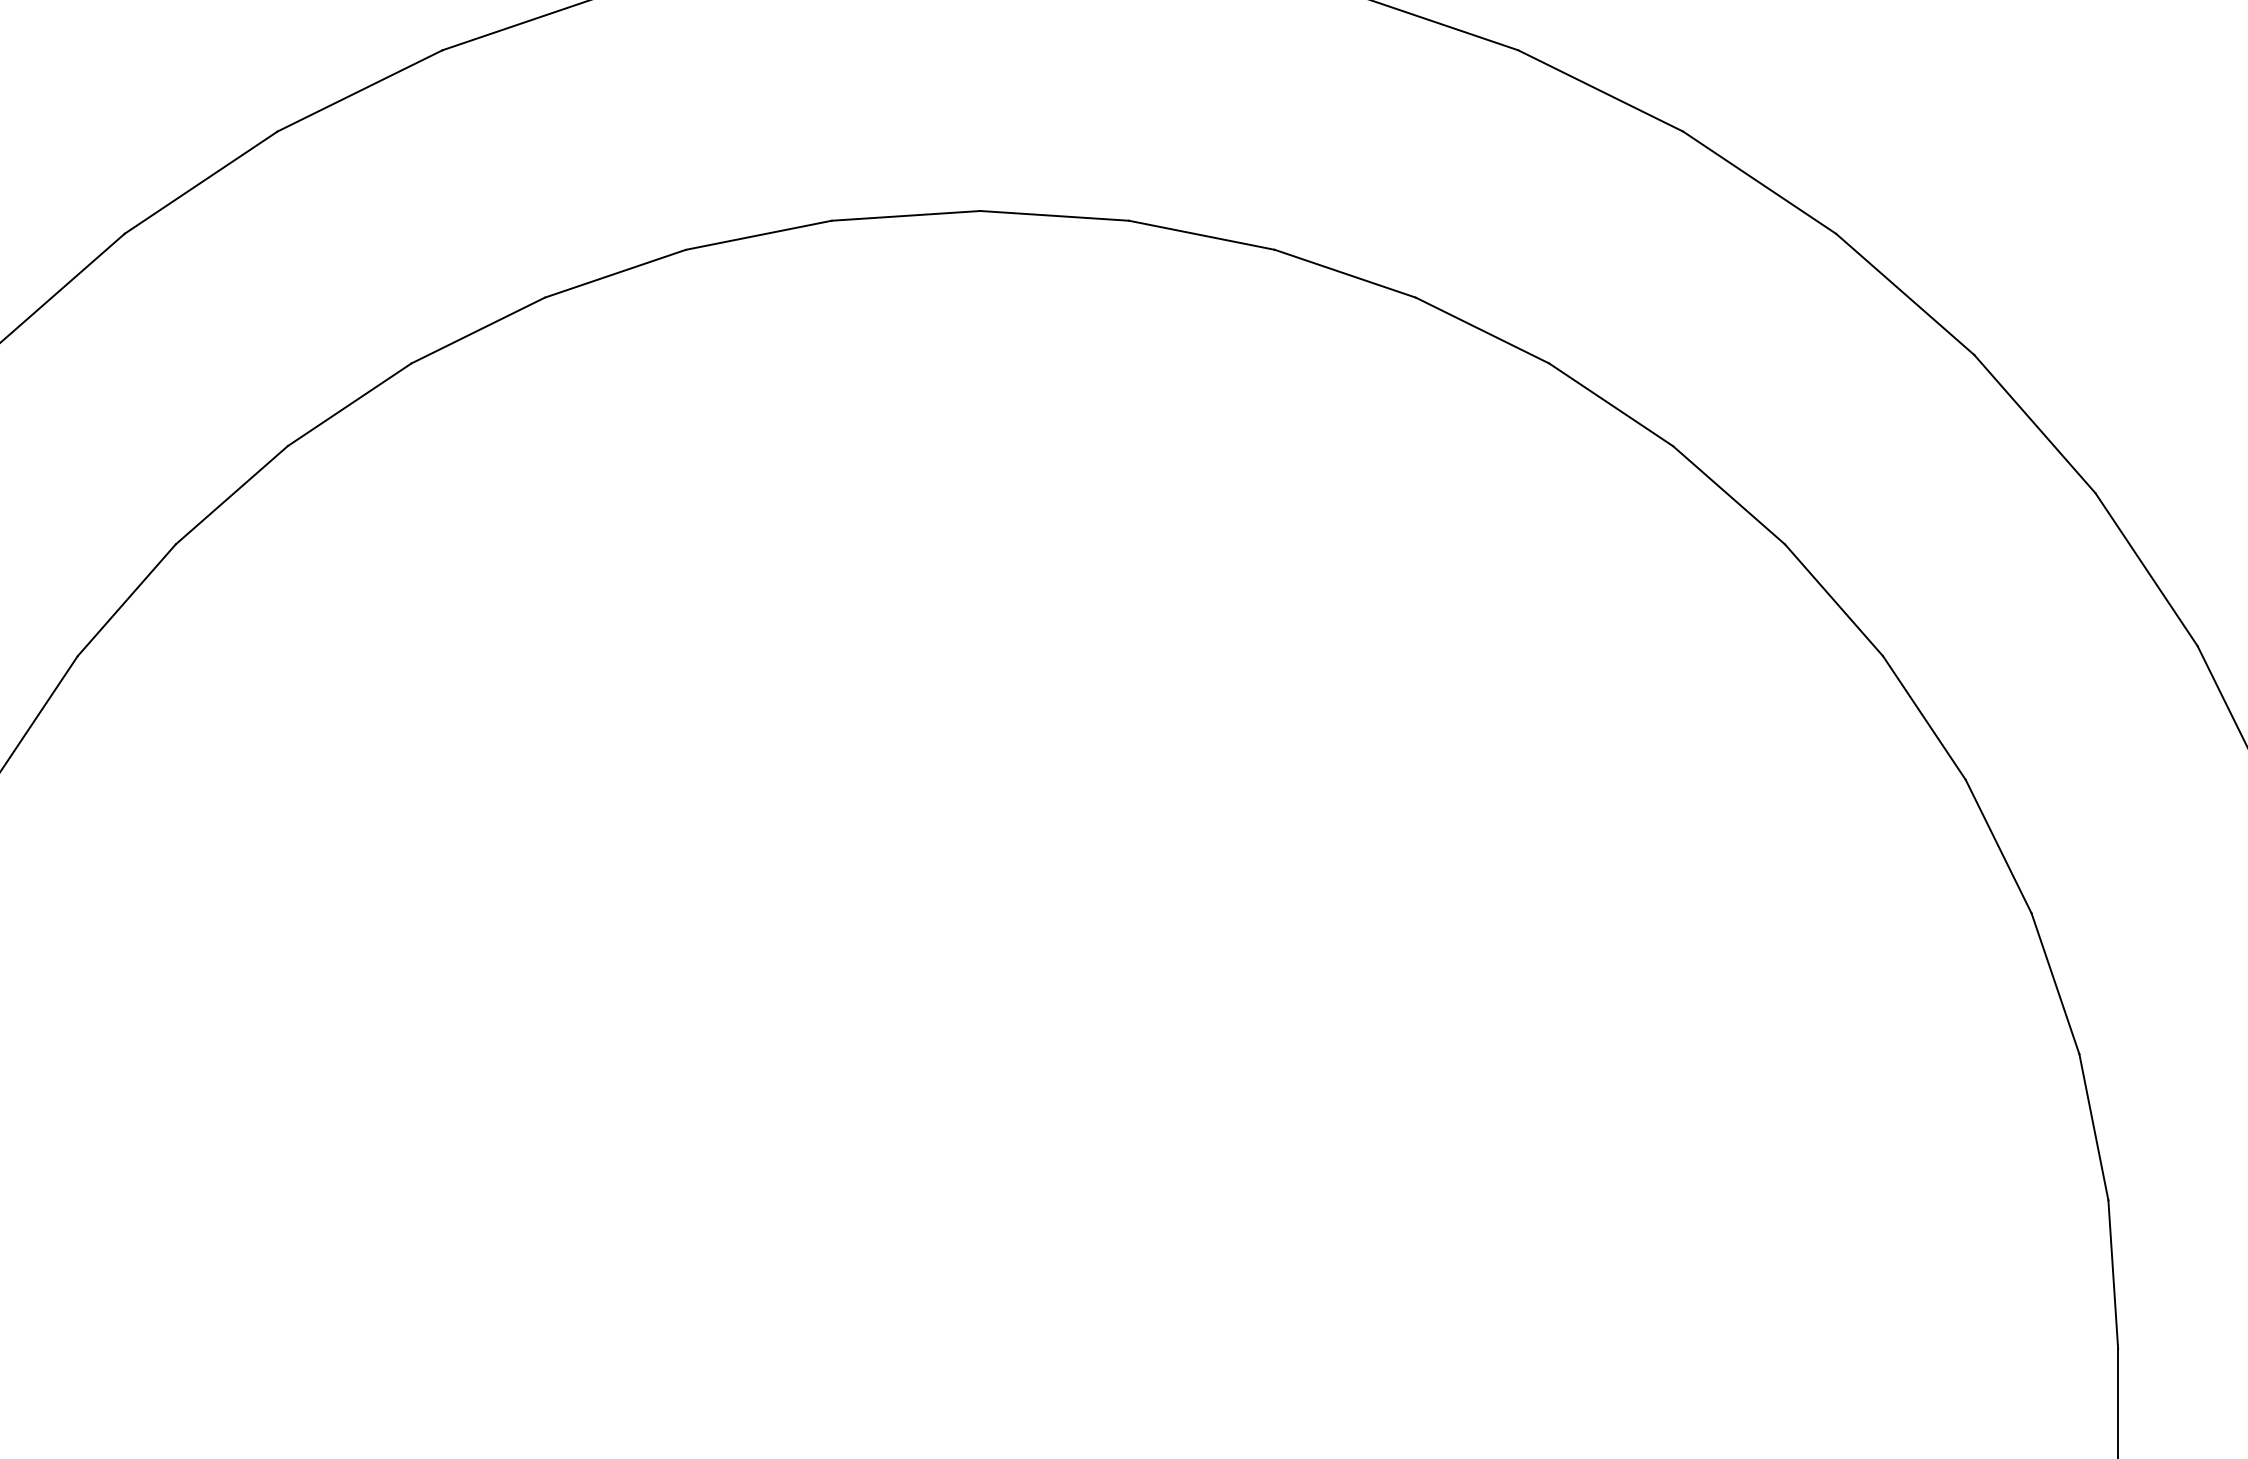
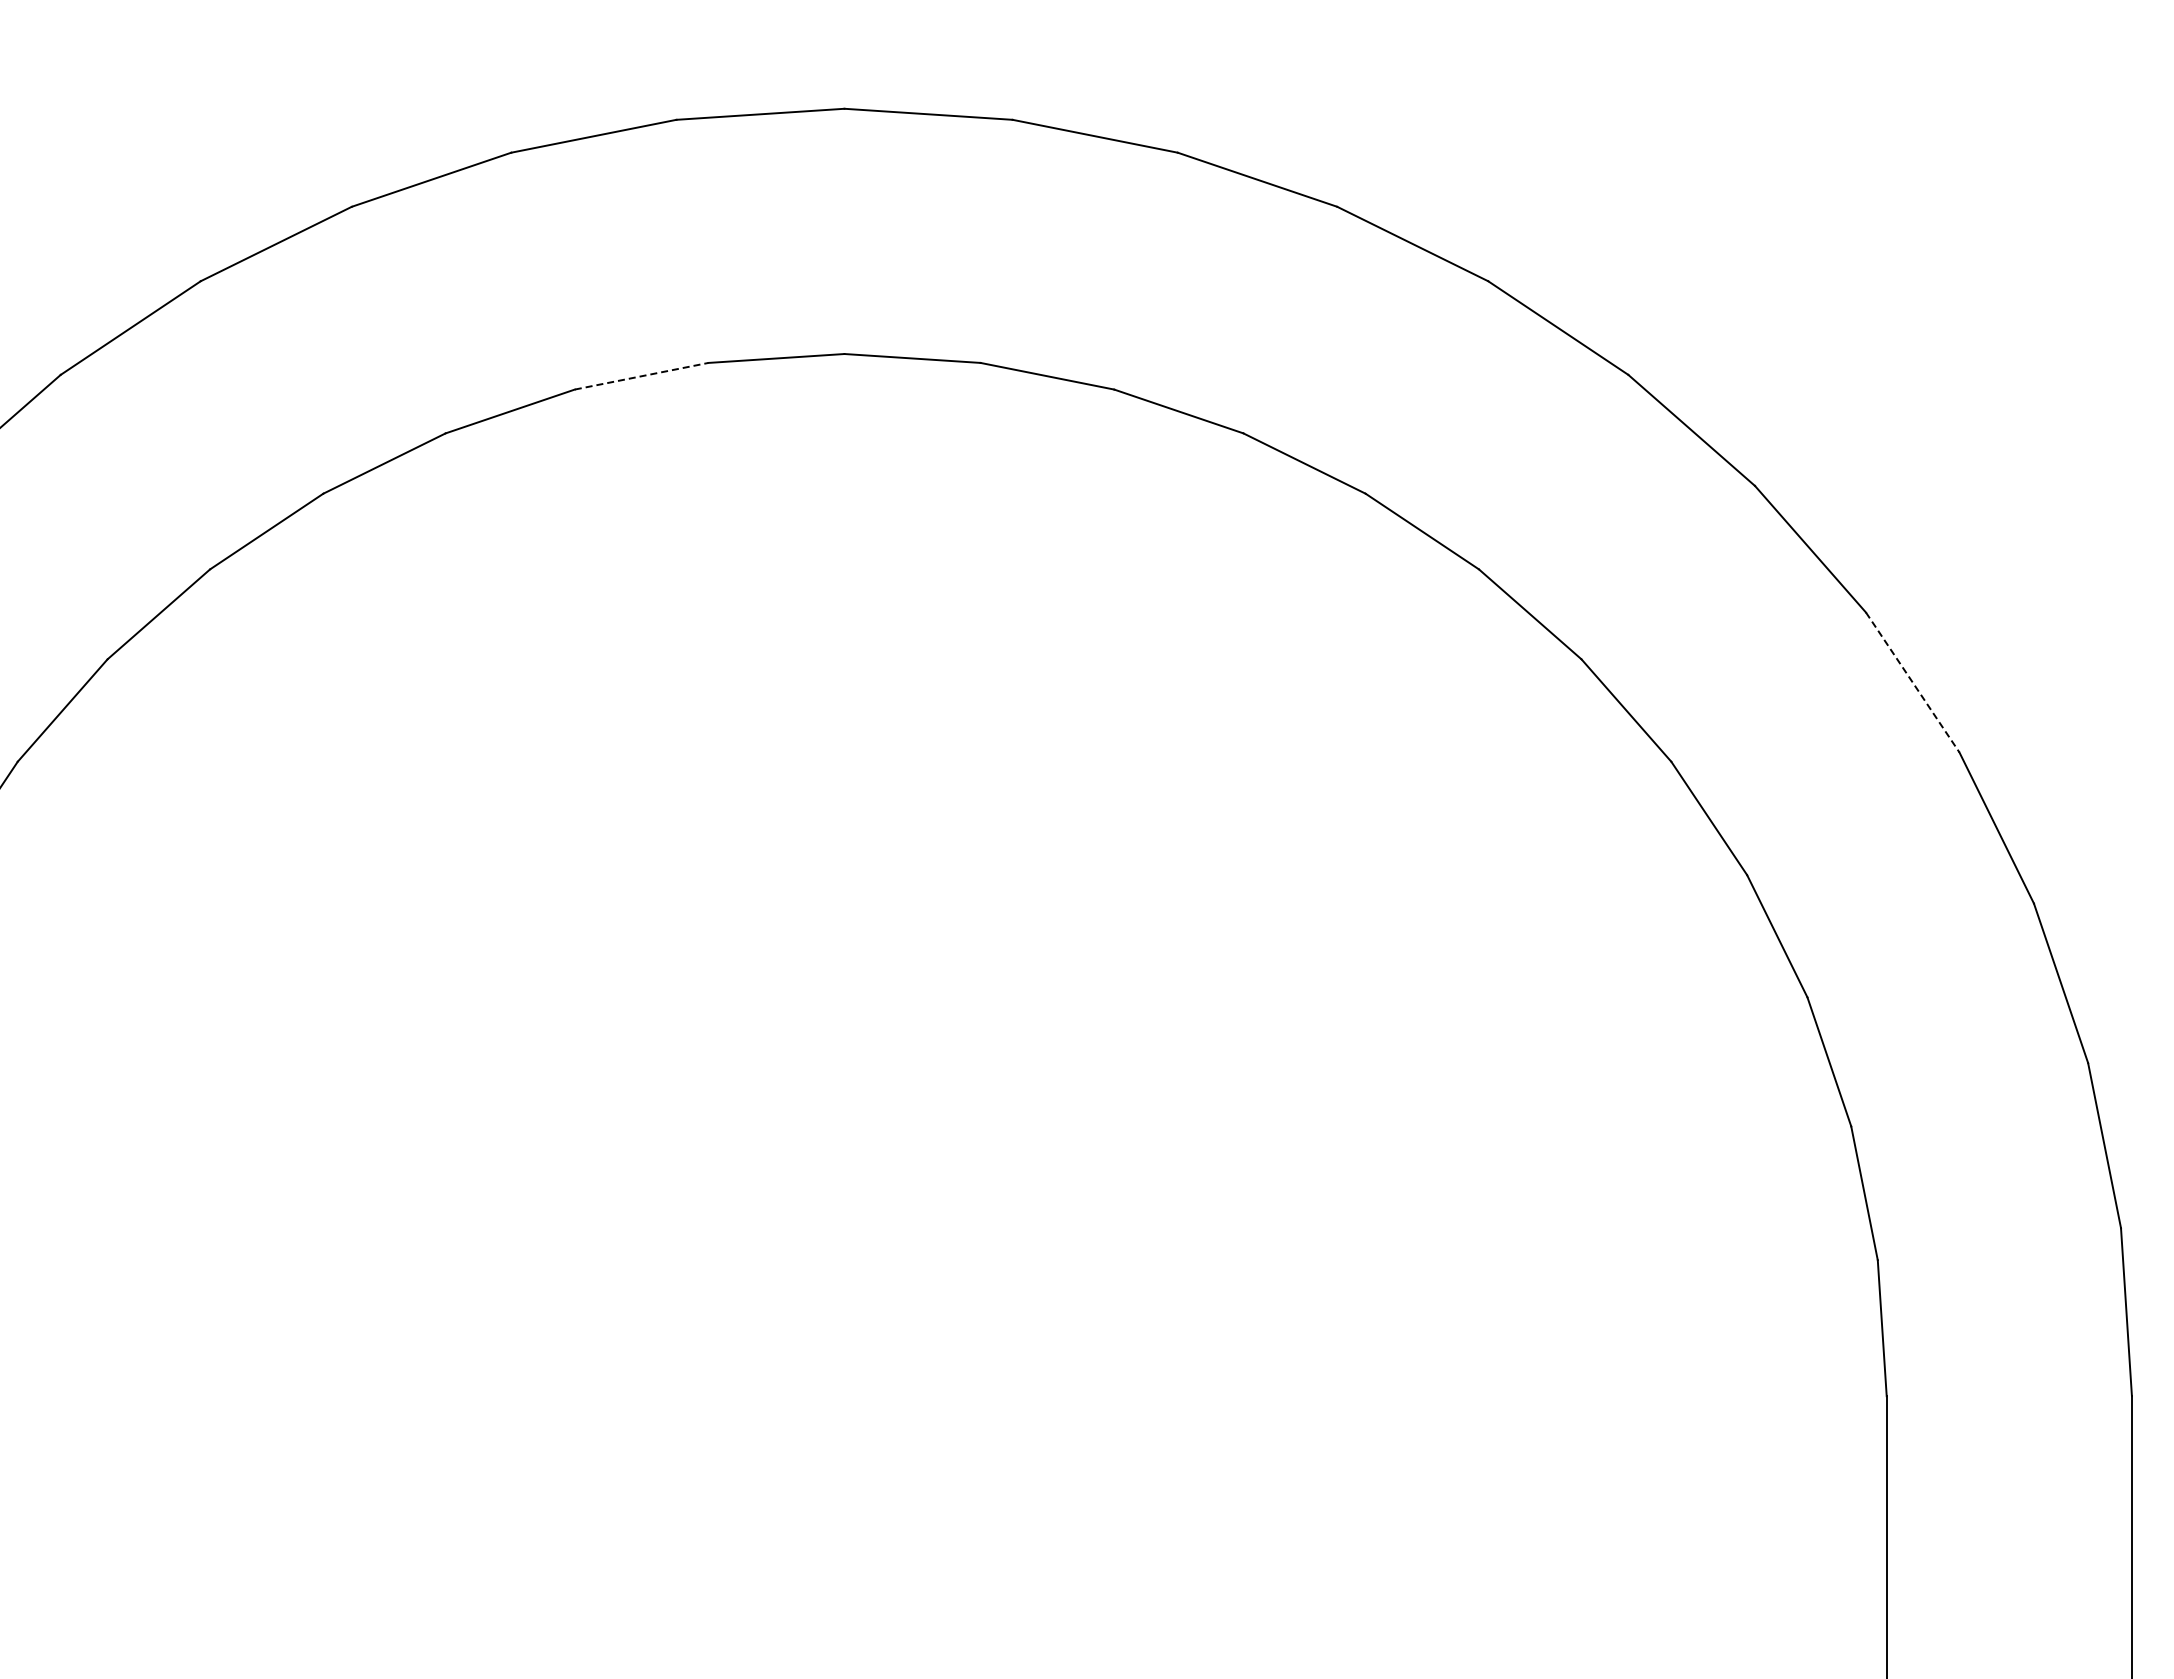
line: (759, 235) -> (642, 376), solid -> dashed
line: (2147, 569) -> (1913, 682), solid -> dashed

